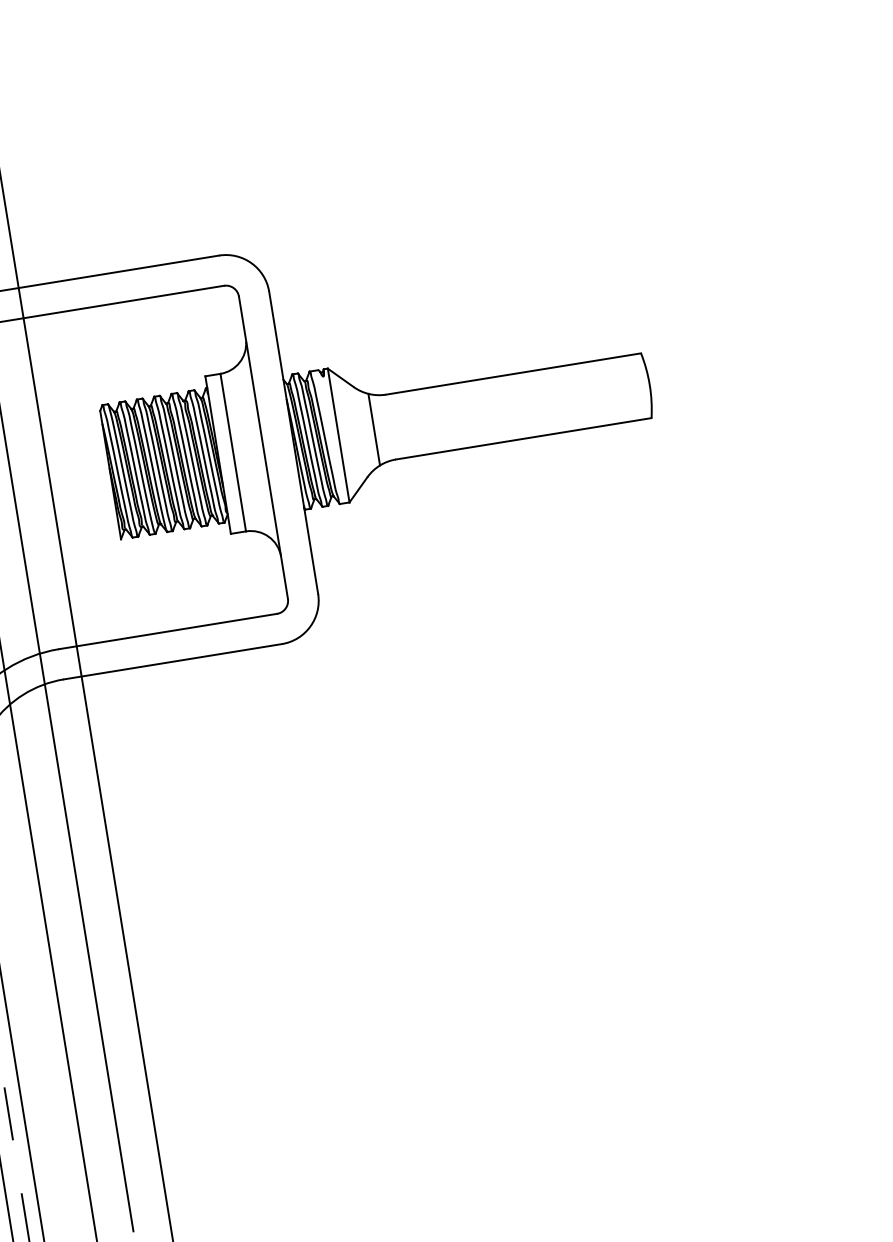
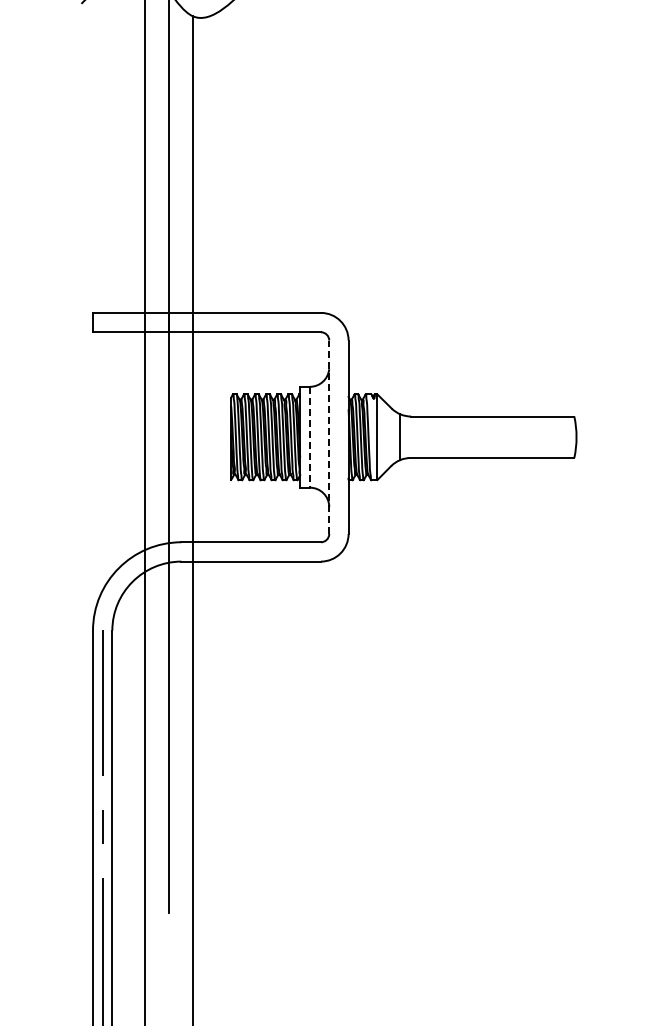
line: (263, 448) -> (329, 437), solid -> dashed
line: (232, 453) -> (309, 437), solid -> dashed

